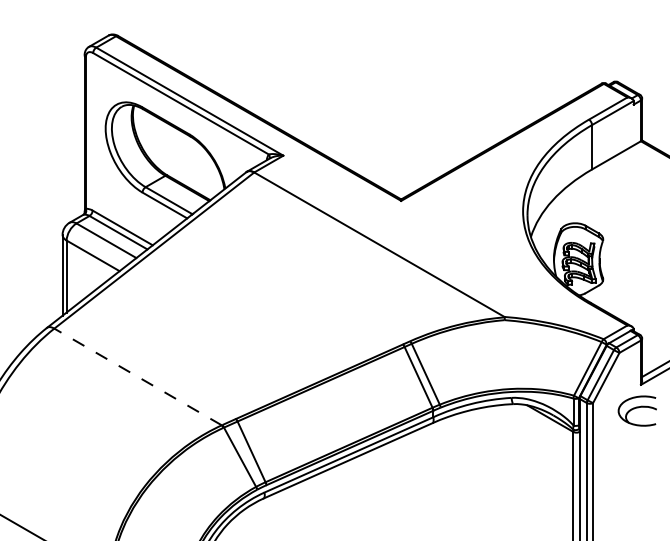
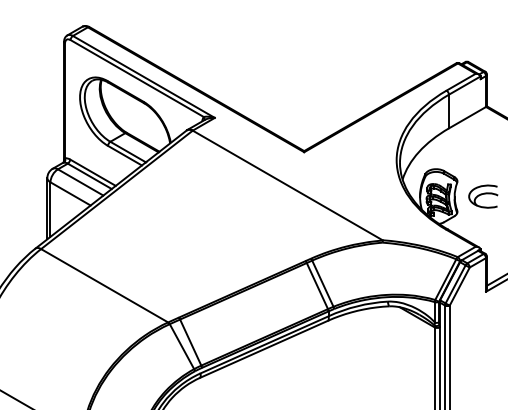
line: (137, 376) -> (104, 285), dashed -> solid
part: (637, 410) -> (483, 196), moved

